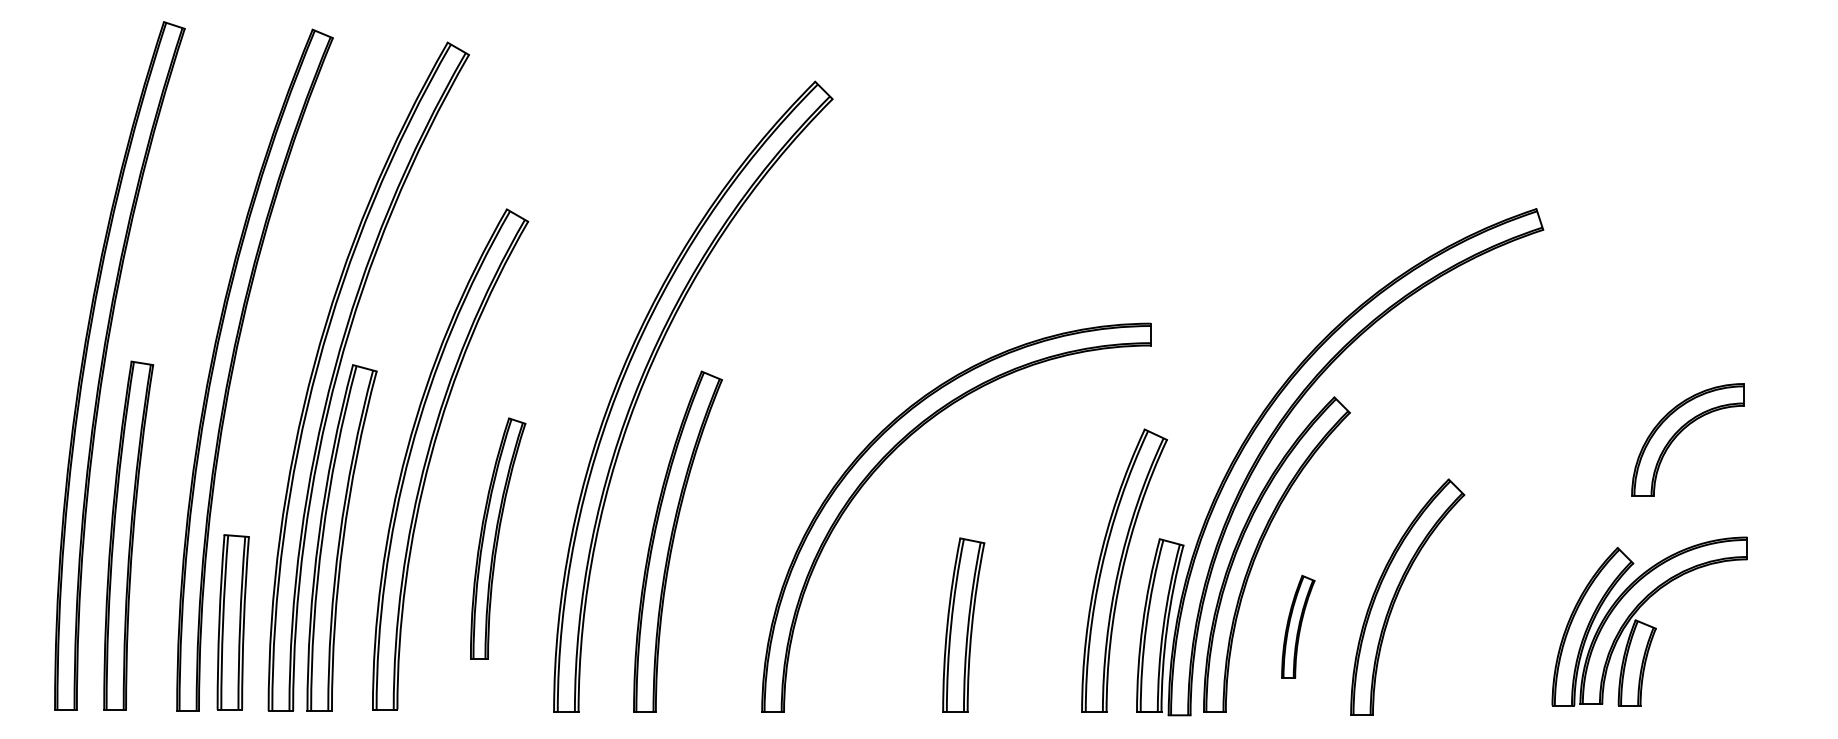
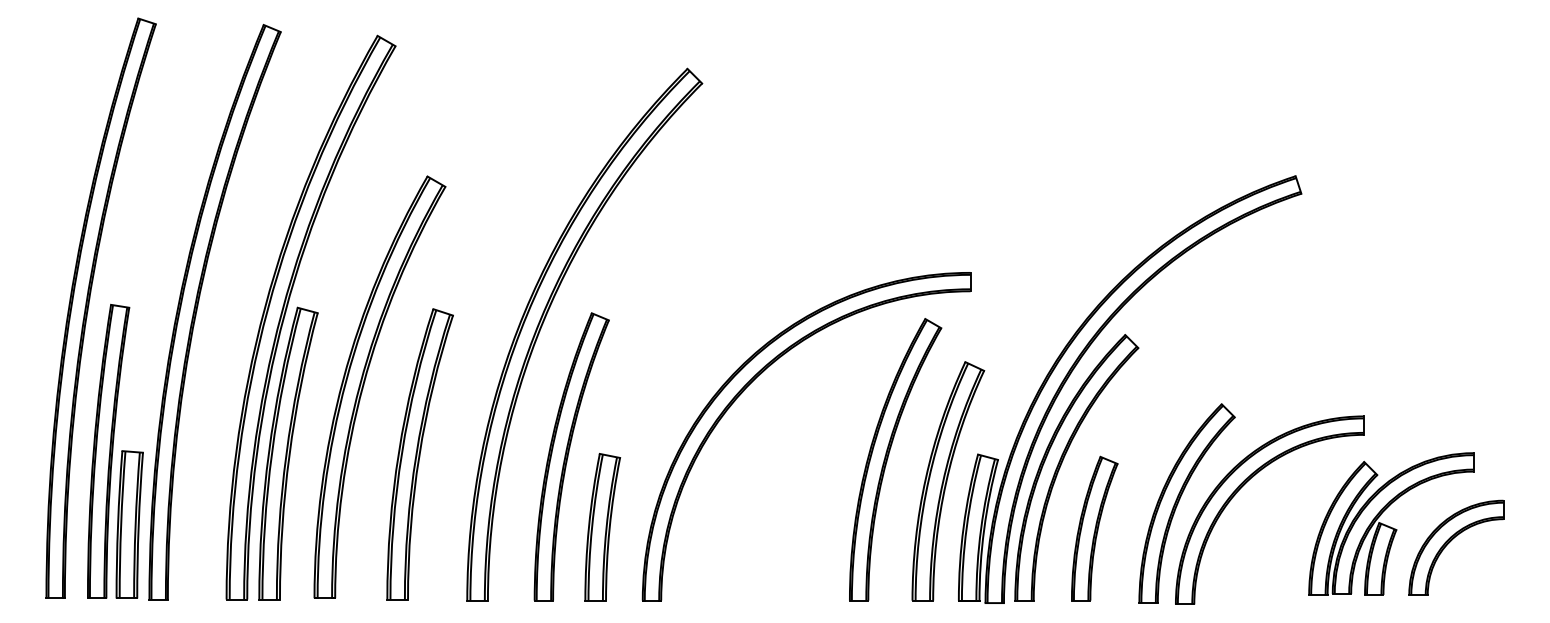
part: (1682, 432) -> (1451, 541), moved
part: (497, 539) -> (419, 454), size x1.43
part: (1053, 543) -> (888, 458), added
part: (1476, 574) -> (1245, 484), added
part: (232, 622) -> (129, 524), moved
part: (963, 625) -> (602, 527), moved
part: (1297, 626) -> (1094, 528), size x1.67

